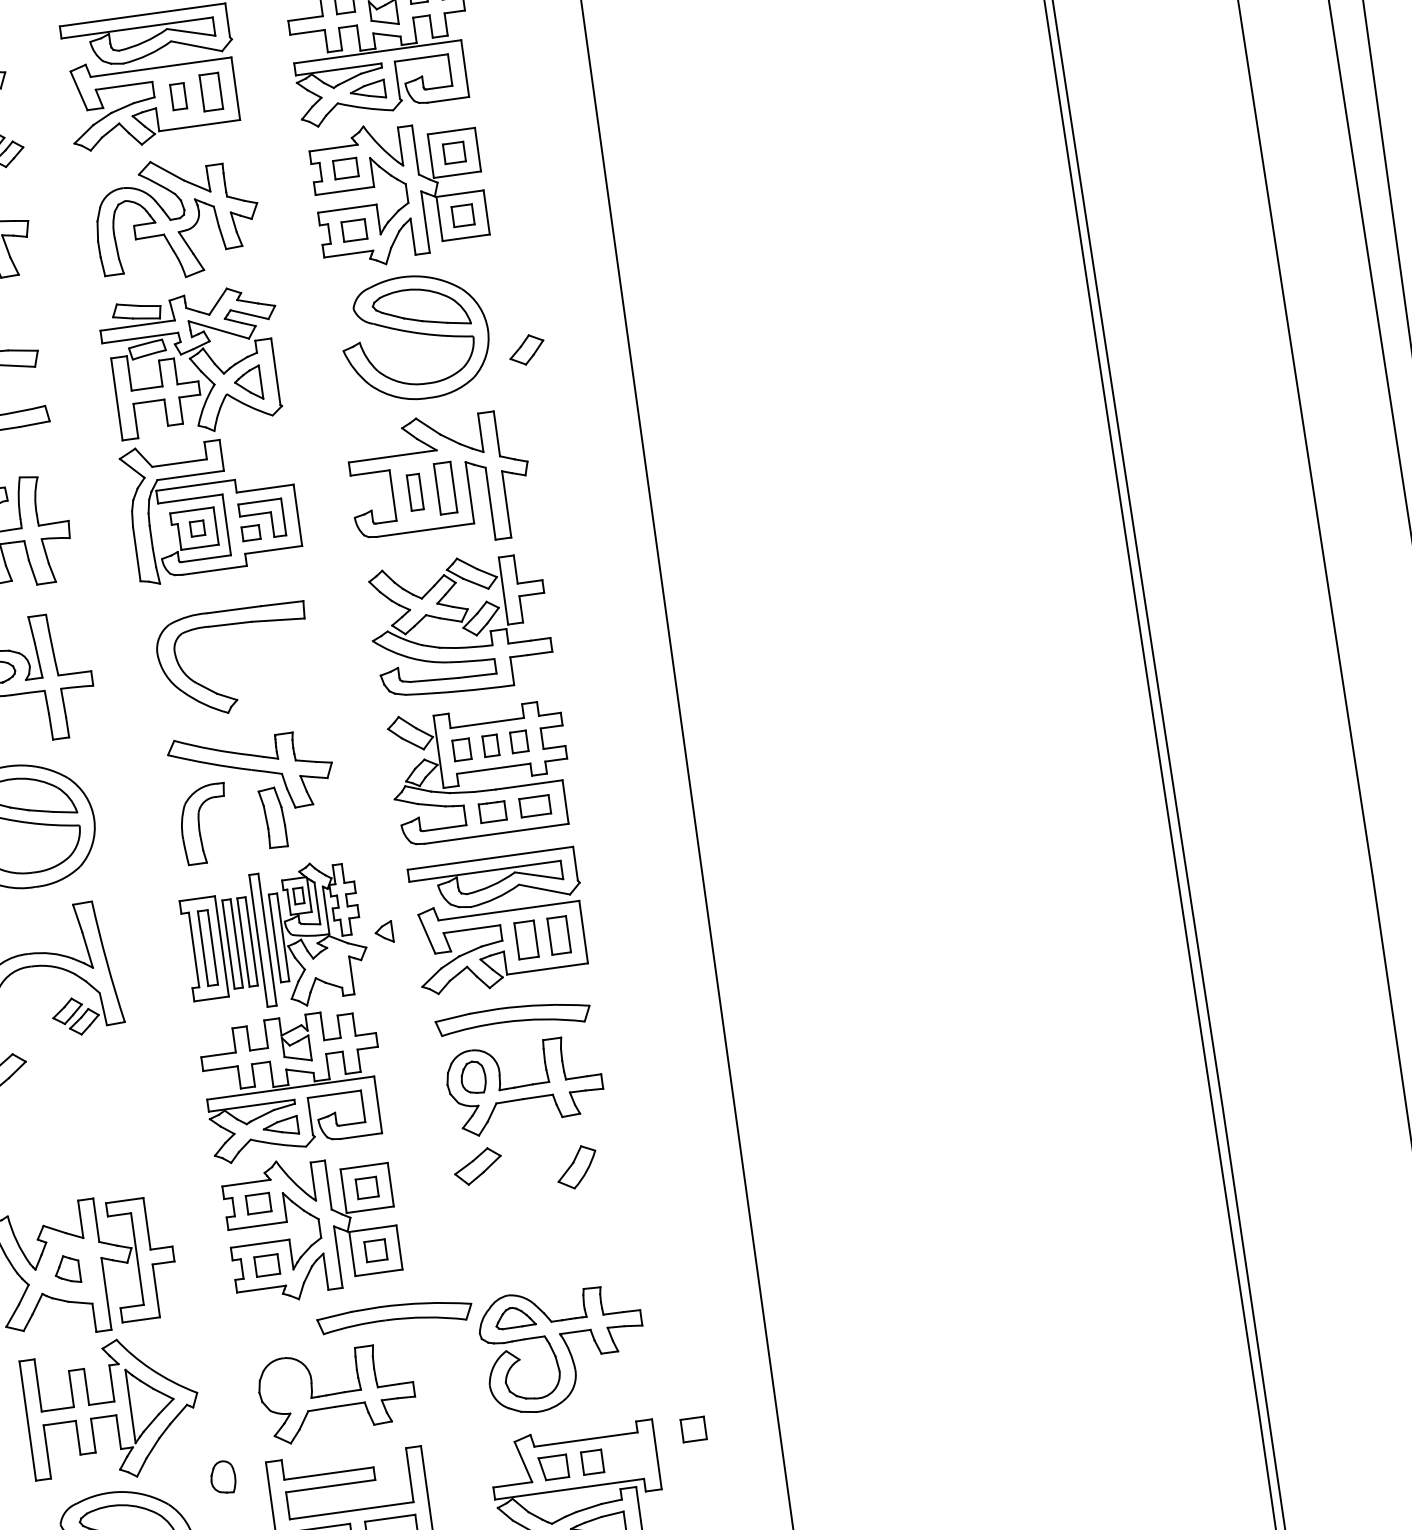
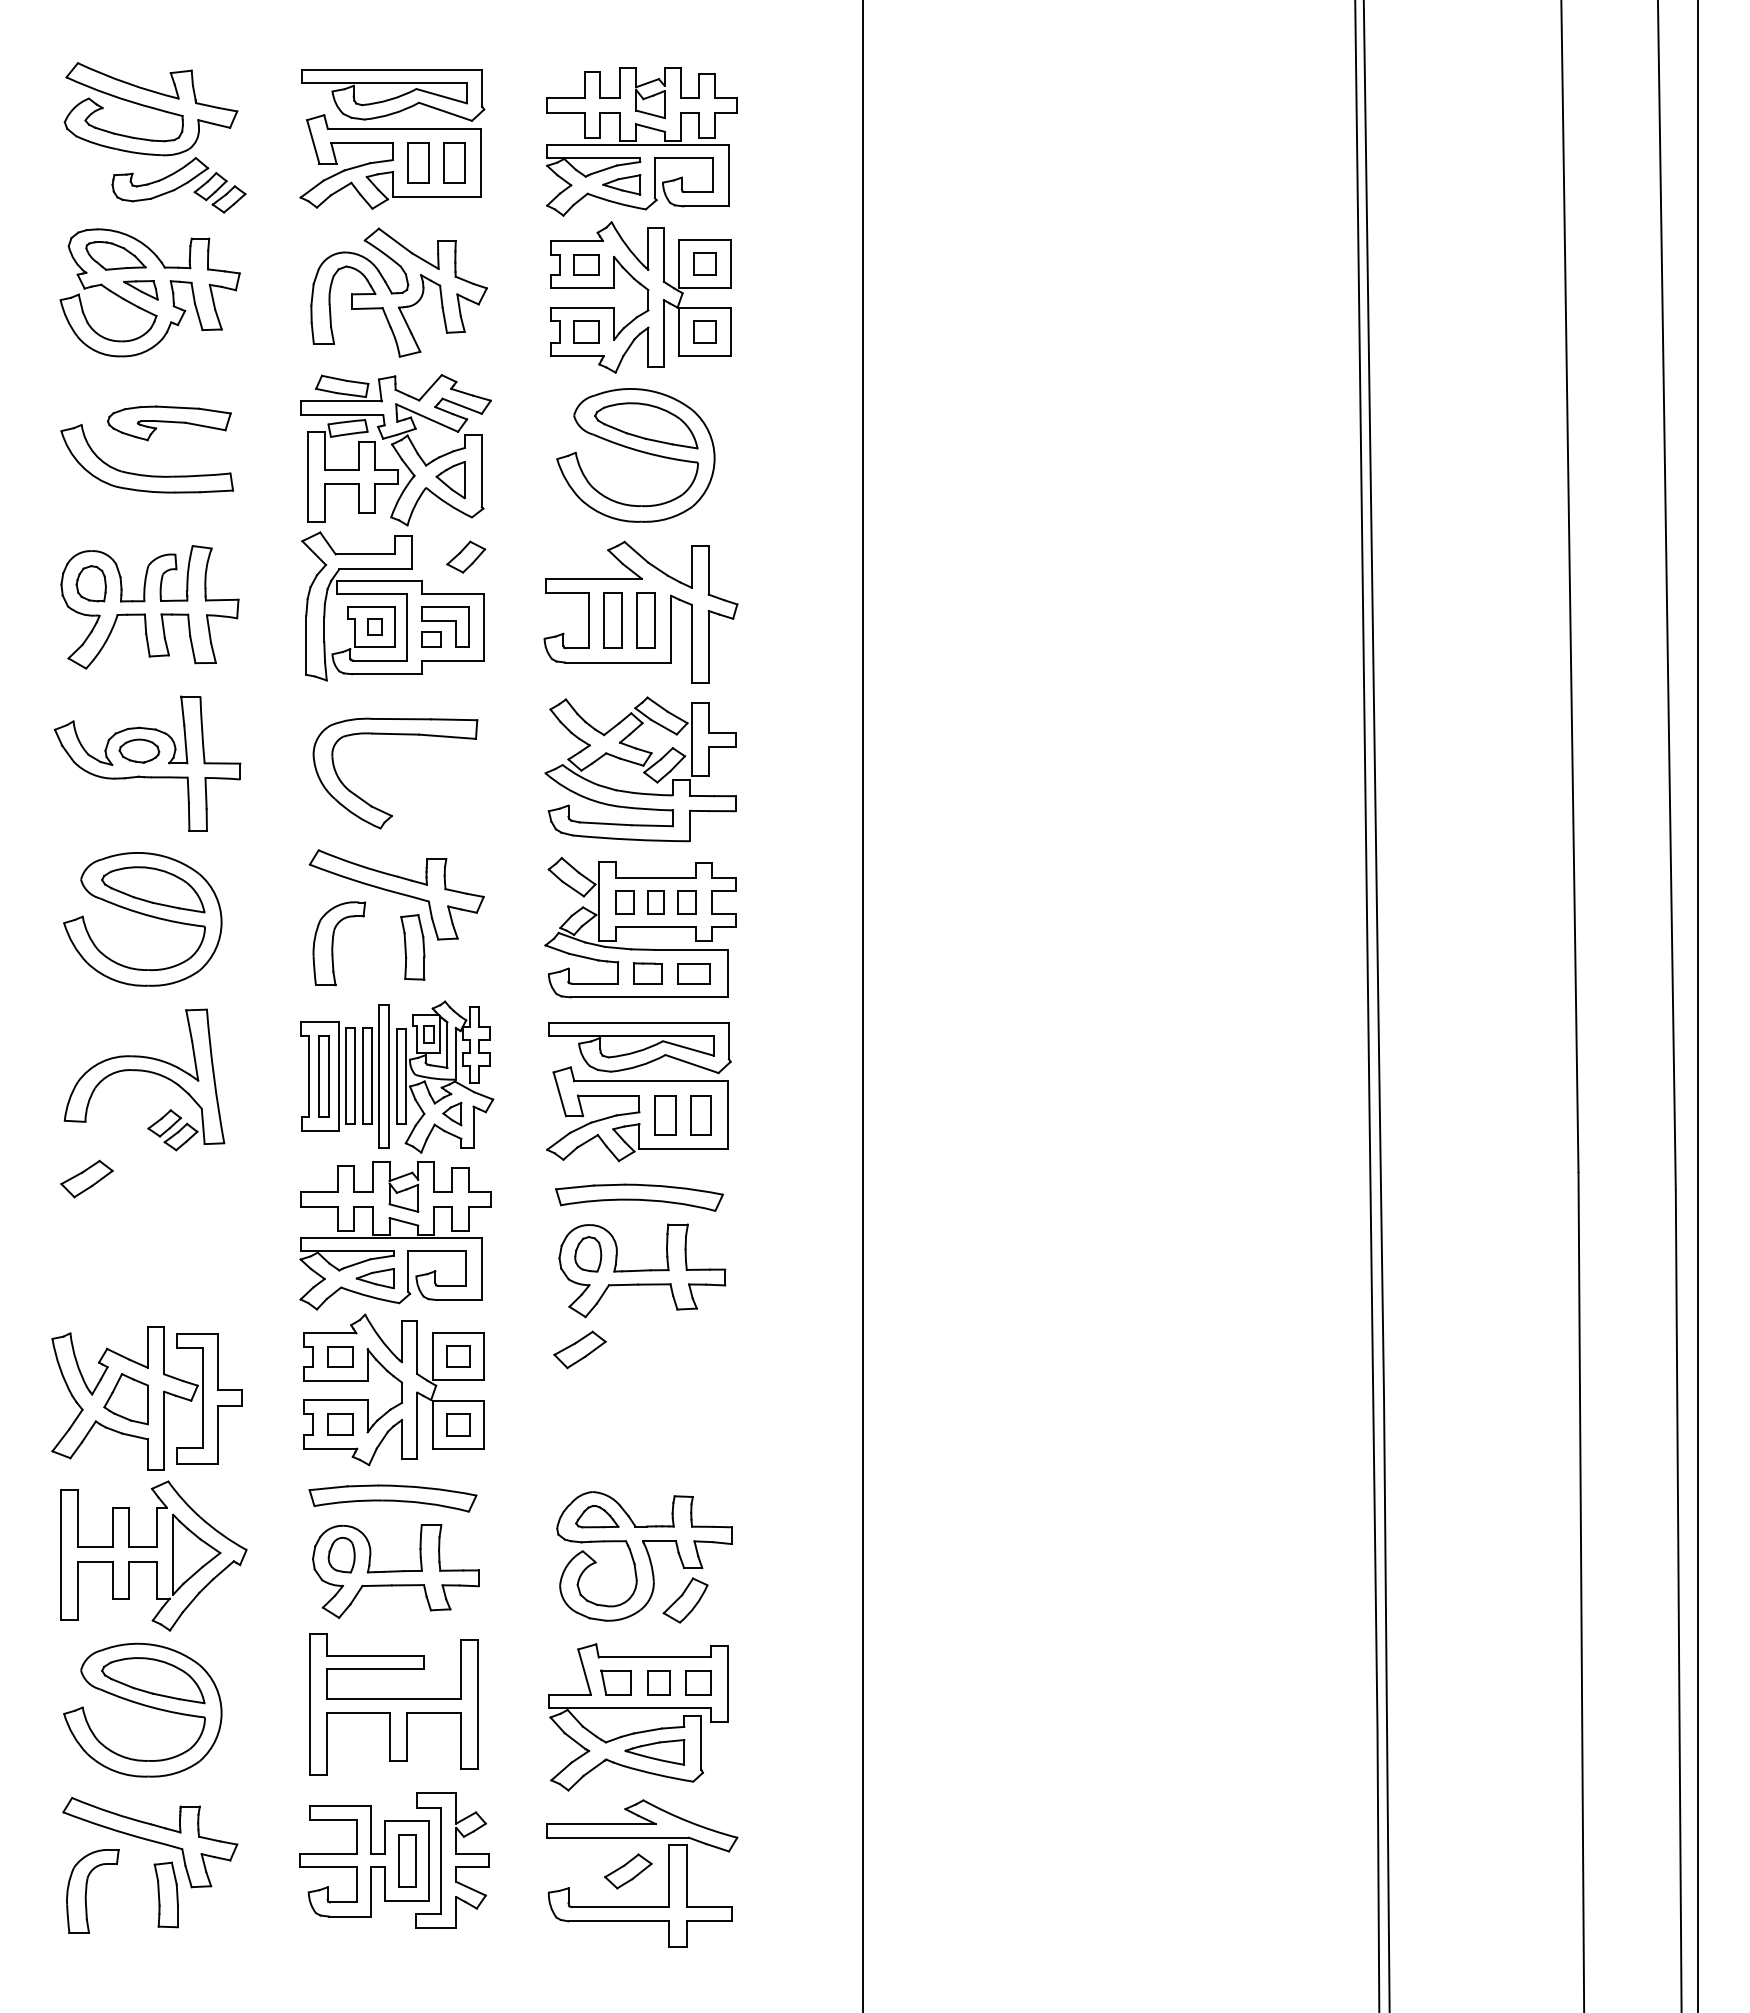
part: (178, 96) -> (418, 162), size x1.43
part: (527, 349) -> (466, 556), moved
part: (414, 492) -> (612, 620), size x1.43
part: (384, 931) -> (452, 1113), moved
part: (576, 1167) -> (685, 1600), moved
part: (66, 1270) -> (125, 1399), size x1.67
part: (394, 1317) -> (392, 1498), moved
part: (693, 1429) -> (698, 1682), moved
part: (222, 1477) -> (341, 1555), moved

